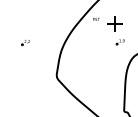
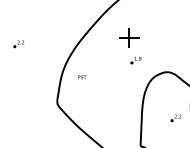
text: (96, 19) -> (82, 77), moved
part: (25, 43) -> (18, 44), moved

